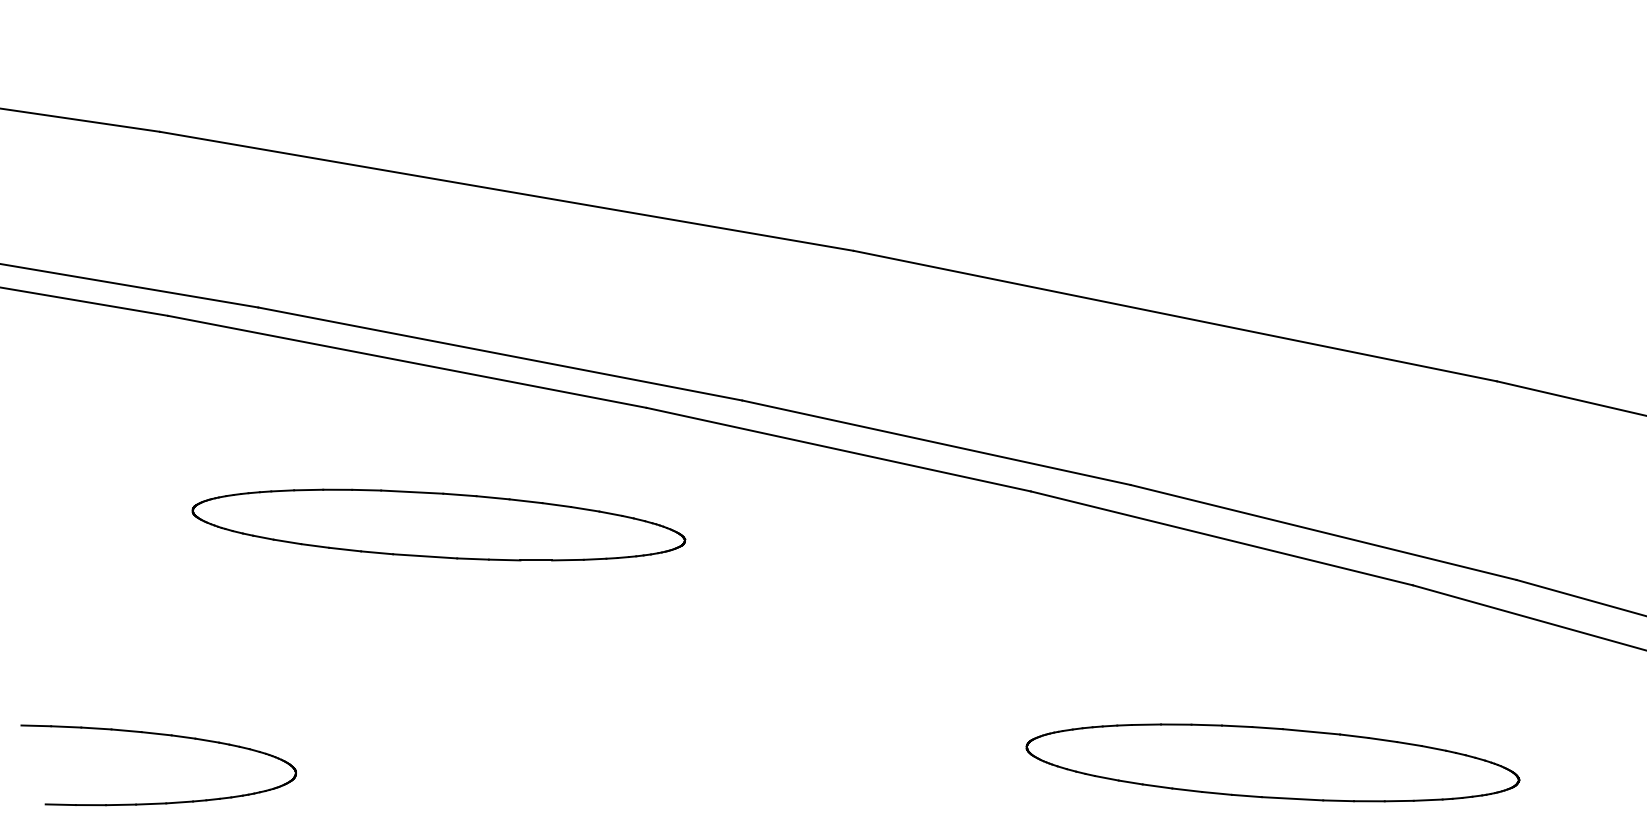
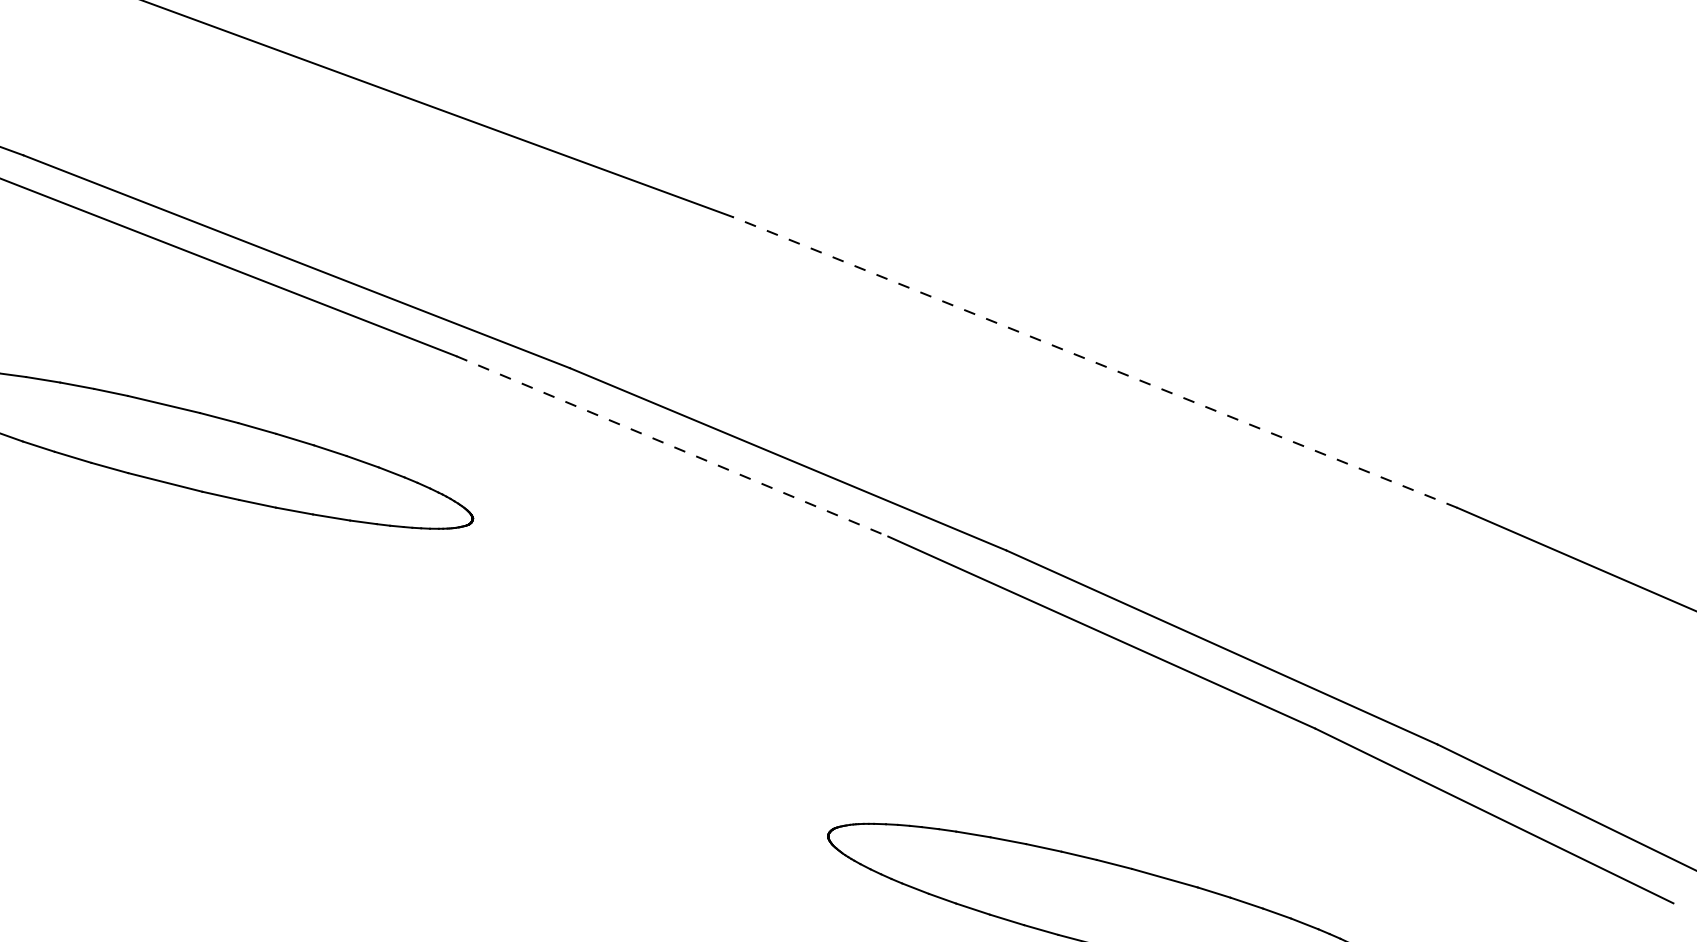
line: (1174, 316) -> (1093, 362), solid -> dashed
line: (838, 449) -> (672, 446), solid -> dashed

